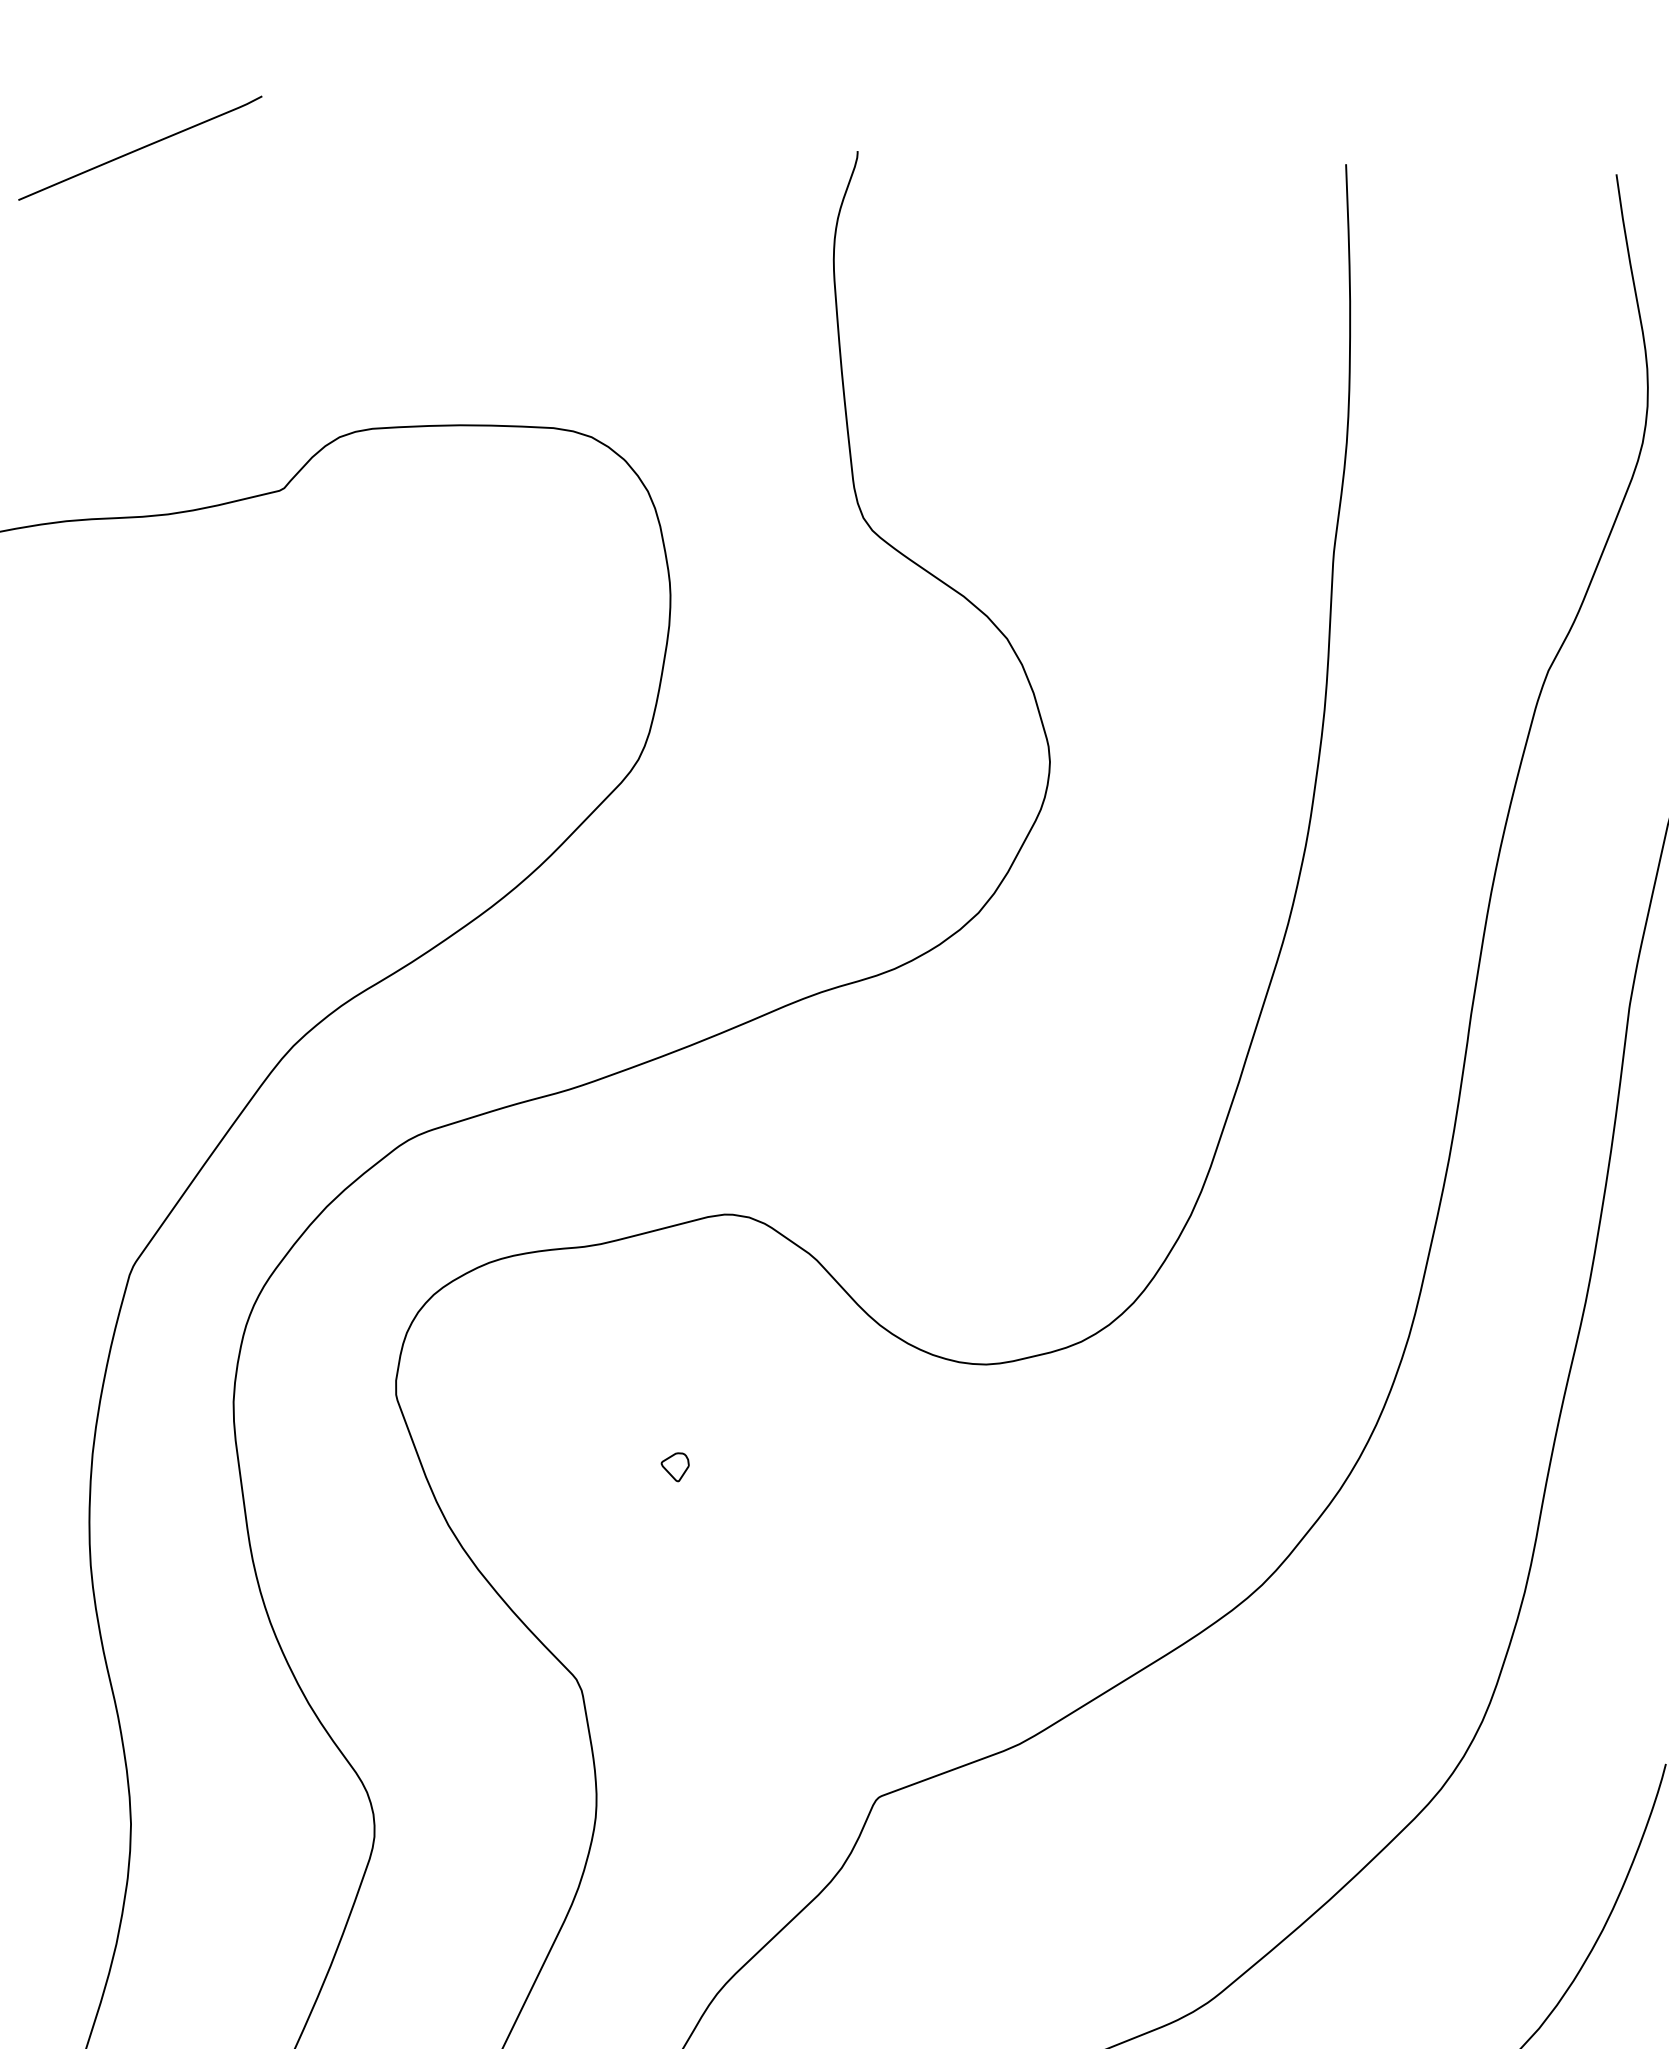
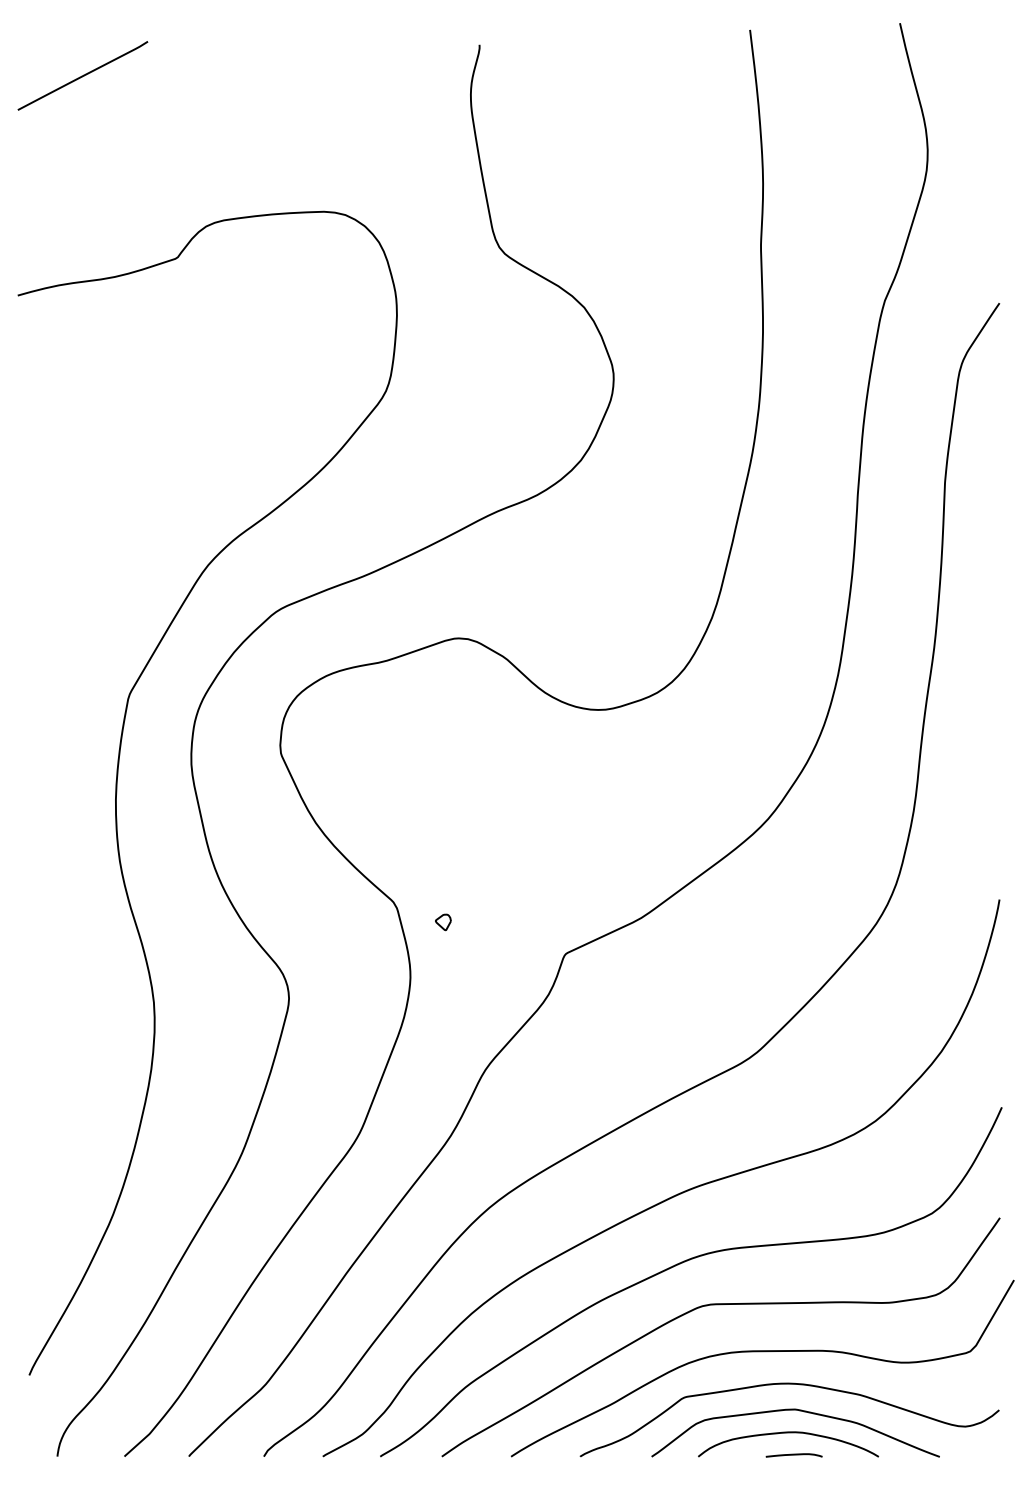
part: (675, 1467) -> (443, 922), moved

